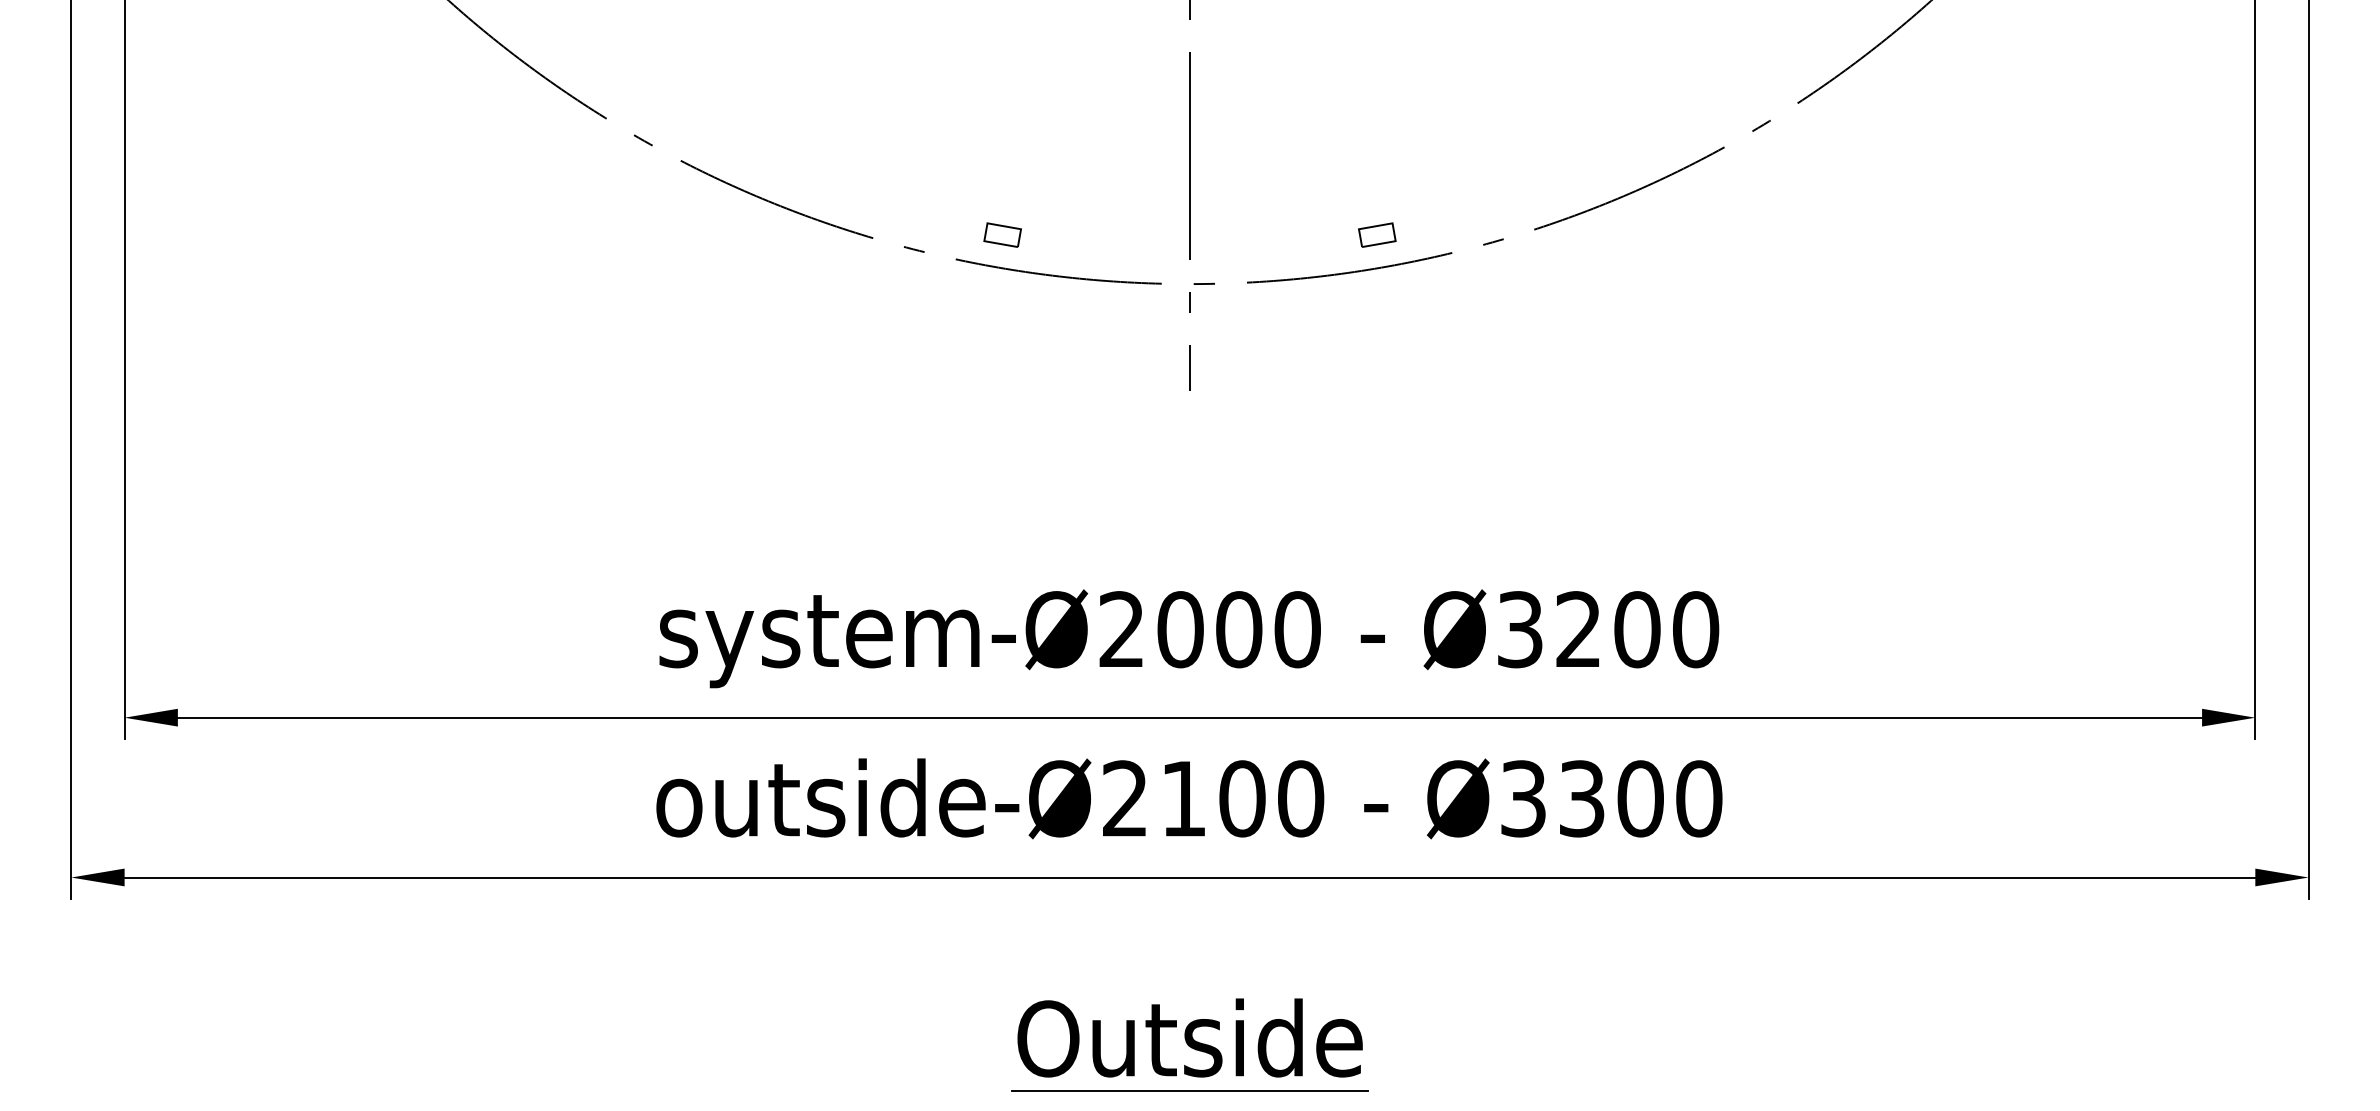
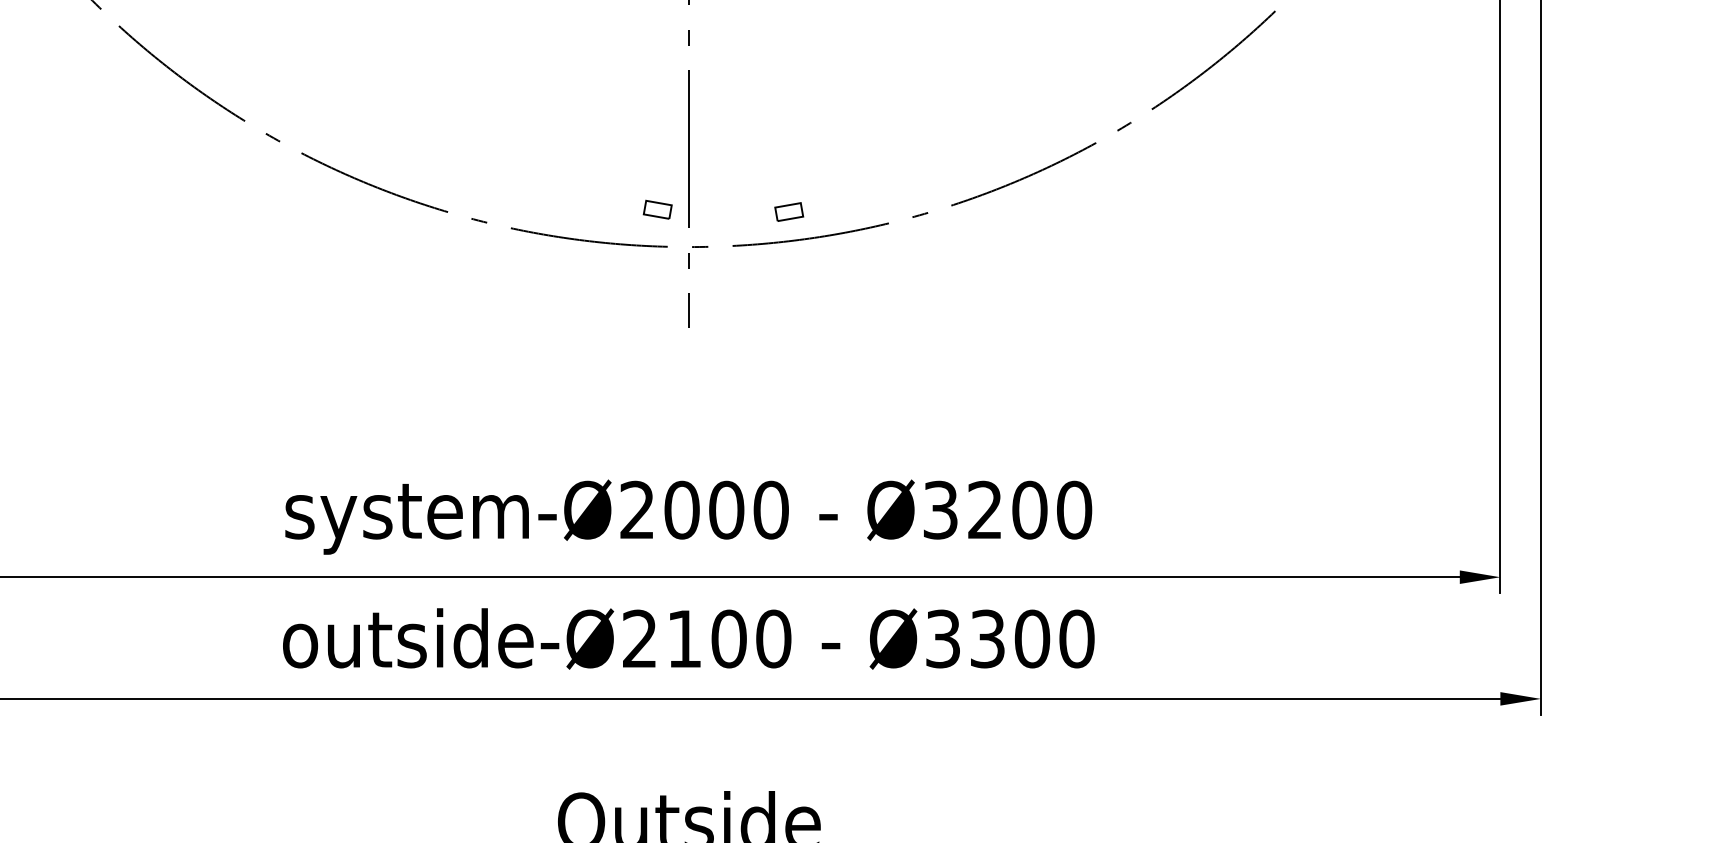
part: (1002, 234) -> (657, 209), moved
part: (1377, 234) -> (789, 211), moved

